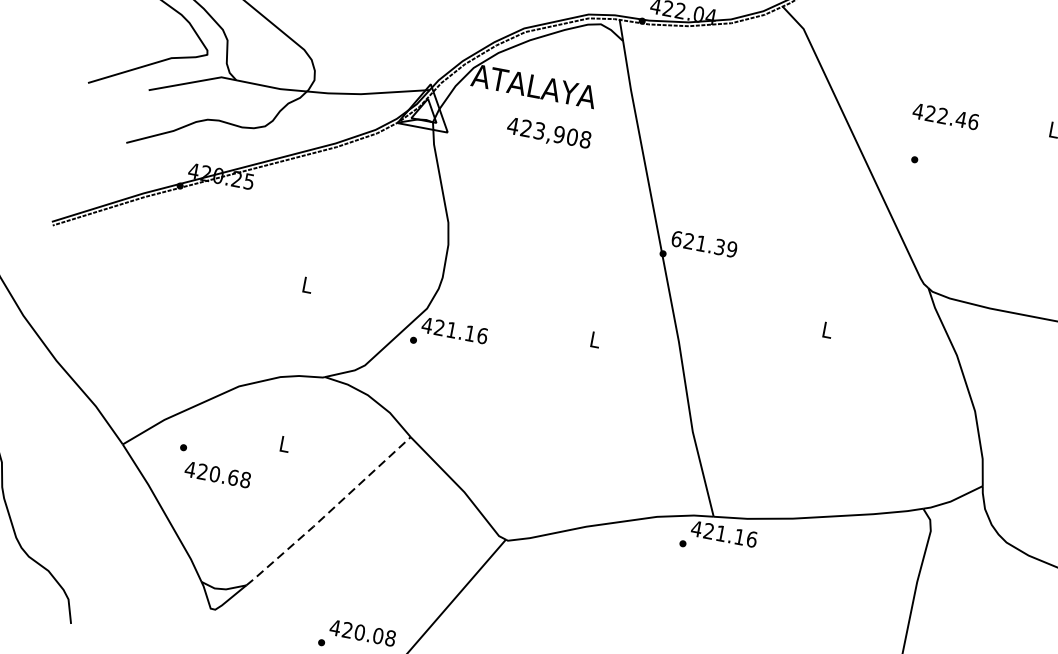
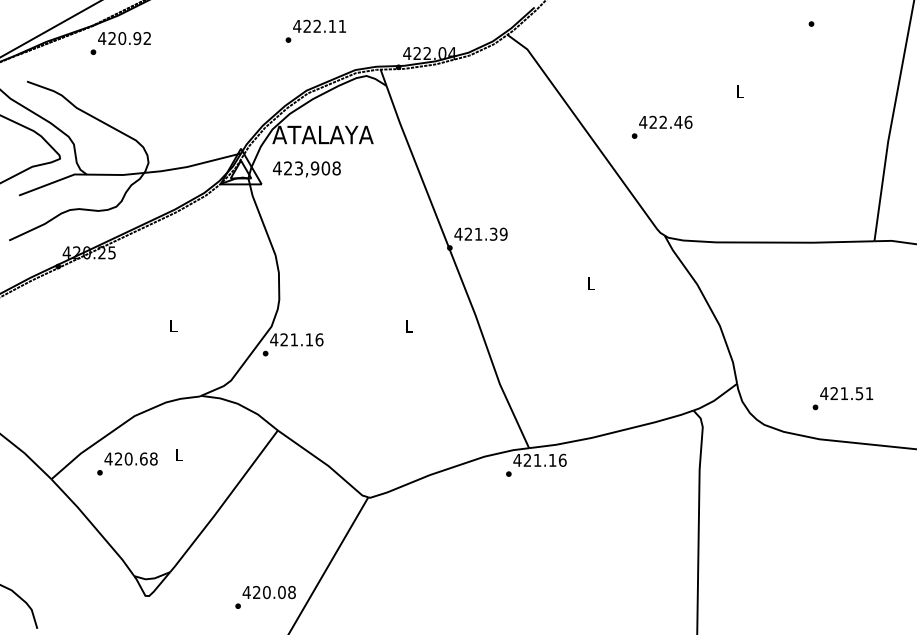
text: (945, 115) -> (665, 121), moved
text: (548, 134) -> (306, 169), moved
text: (676, 238) -> (458, 233), 621.39 -> 421.39
text: (217, 473) -> (130, 458), moved
line: (327, 513) -> (223, 503), dashed -> solid

